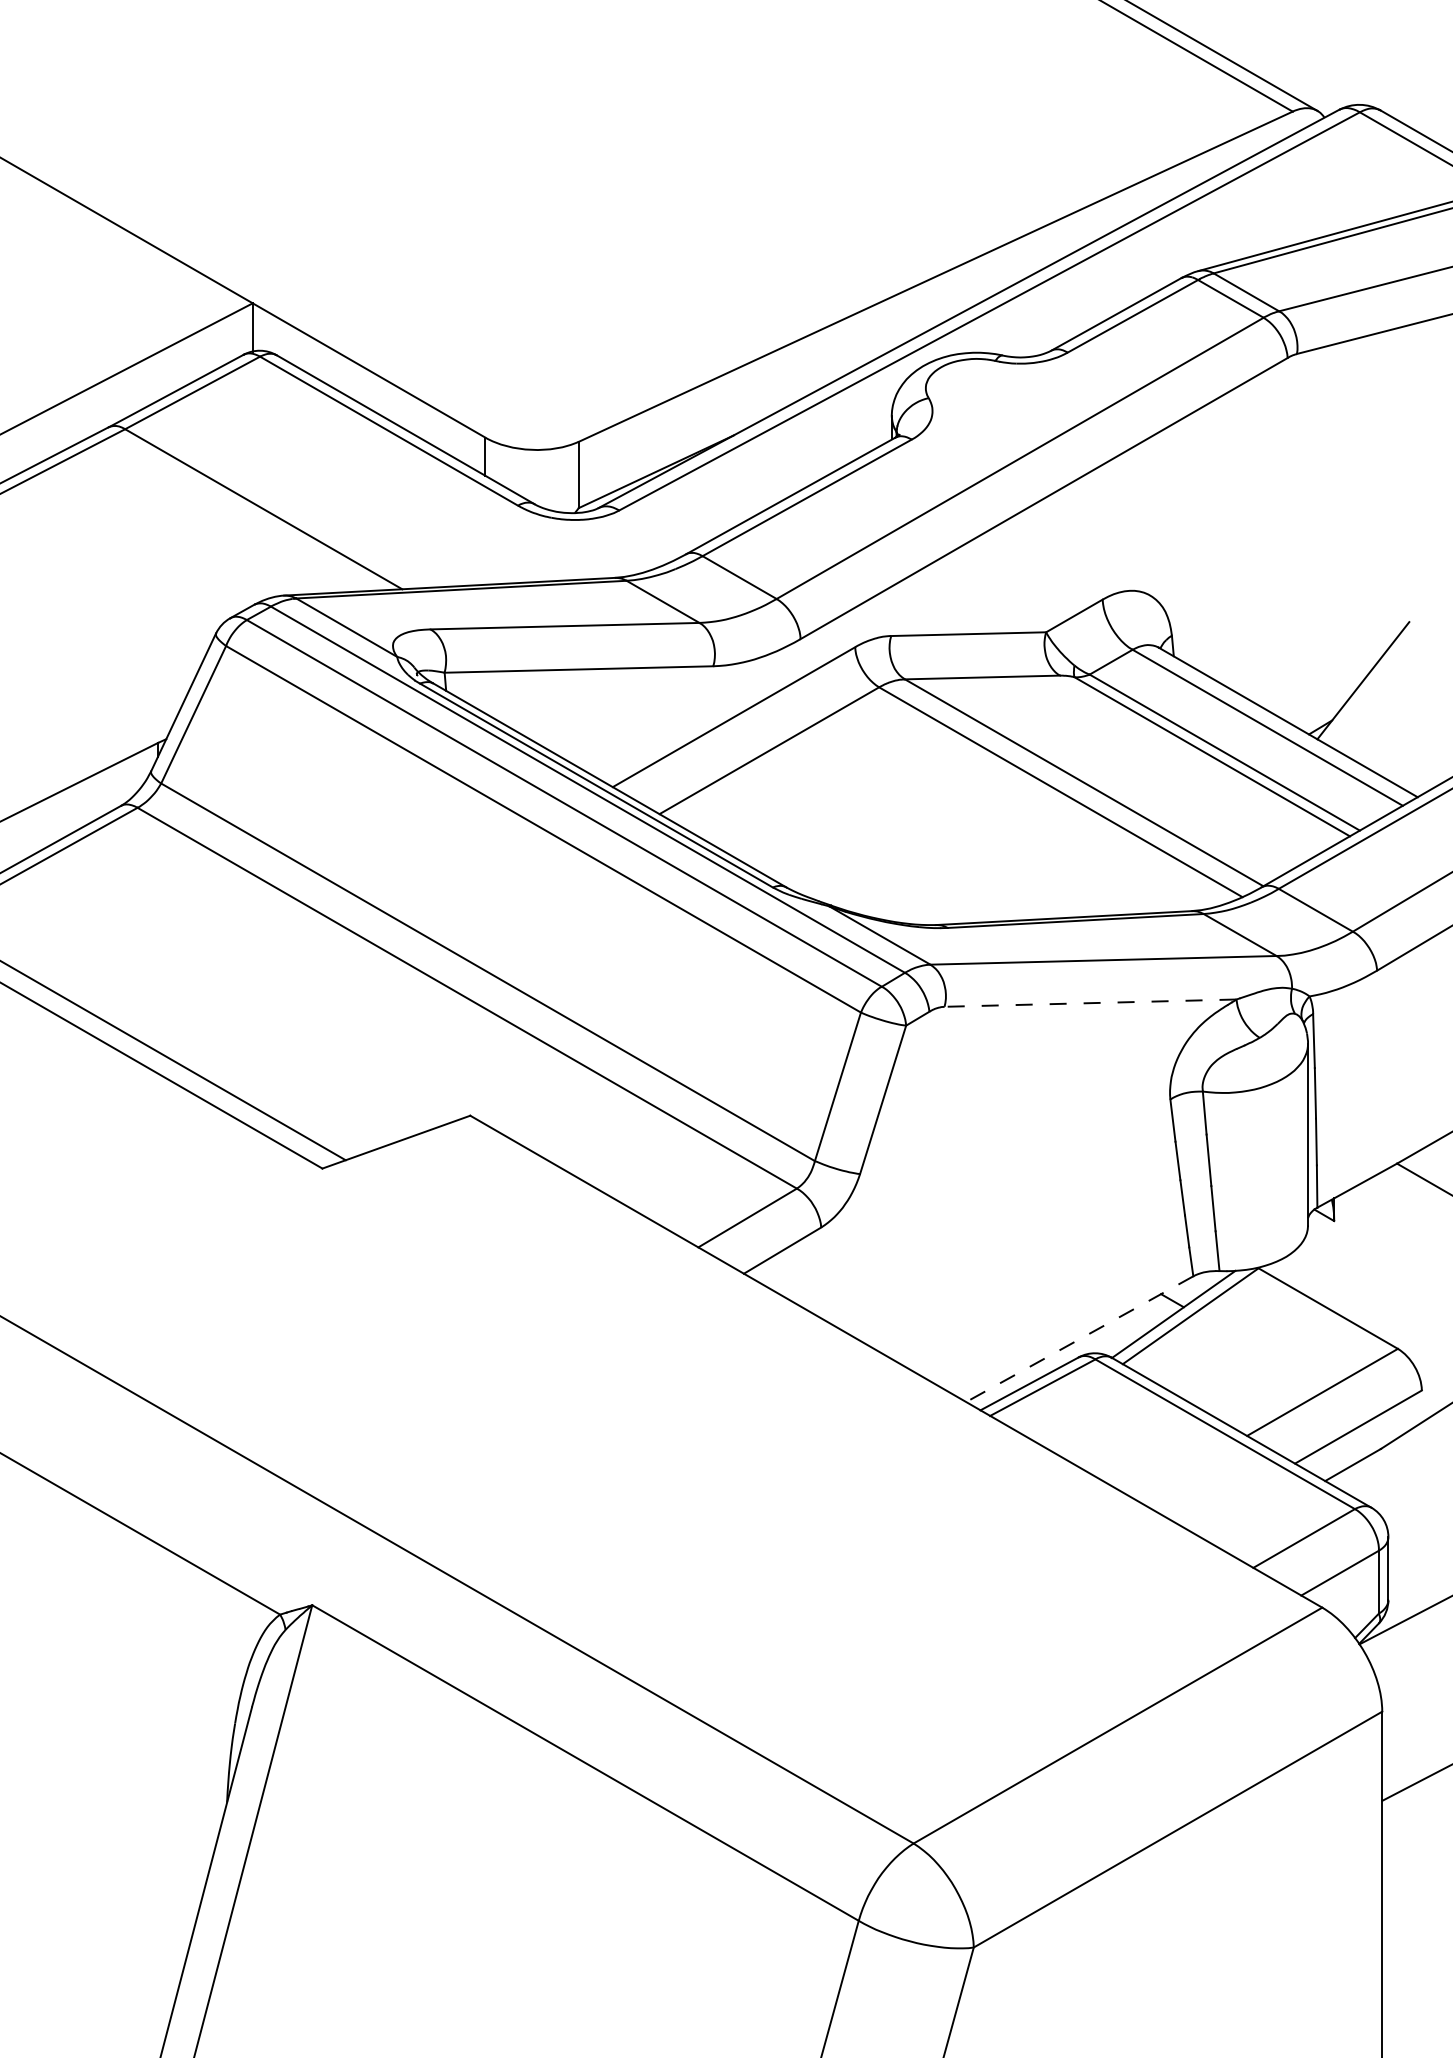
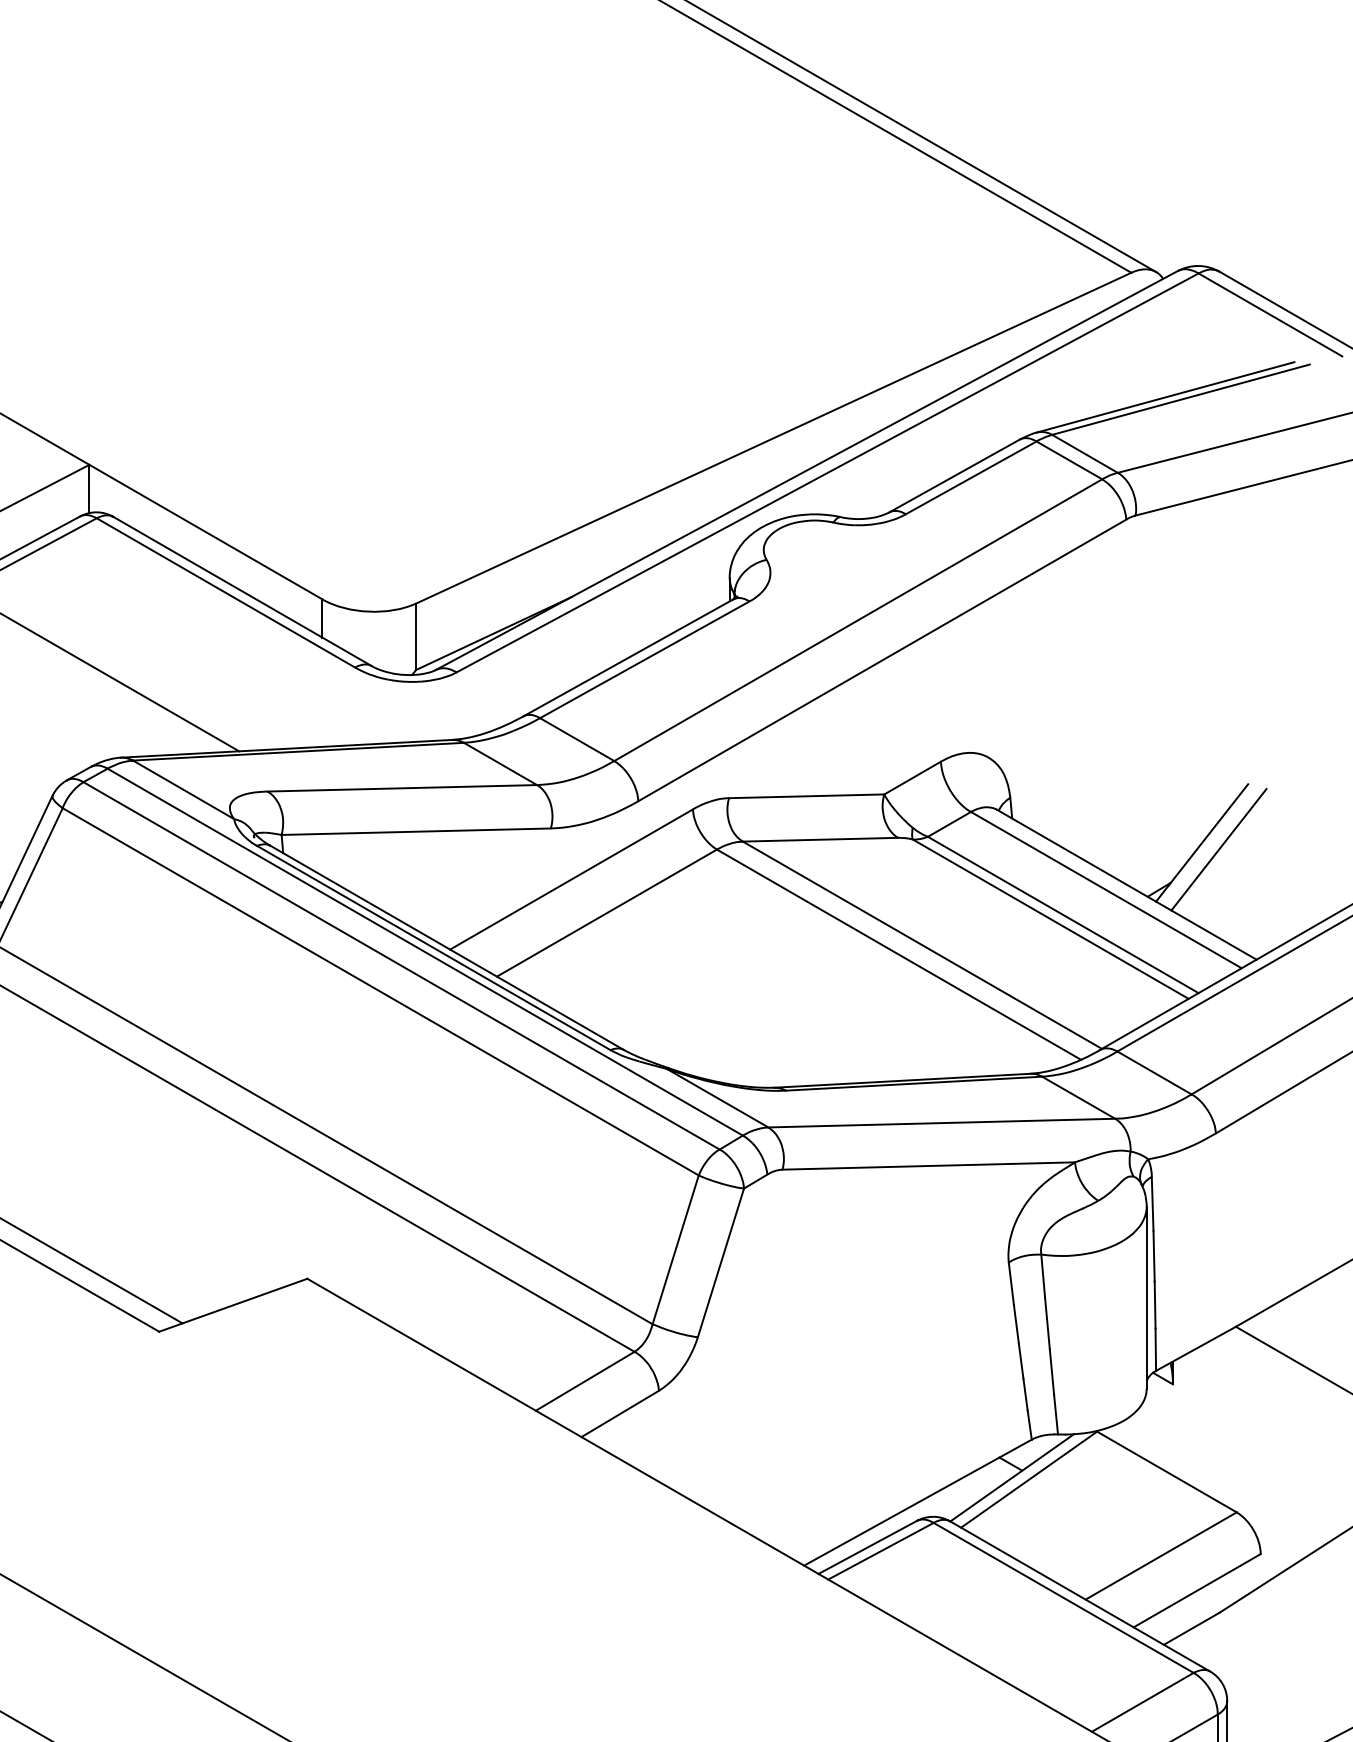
line: (1379, 687) -> (1218, 849), added
line: (1090, 1003) -> (928, 1166), dashed -> solid
line: (1079, 1339) -> (917, 1502), dashed -> solid

